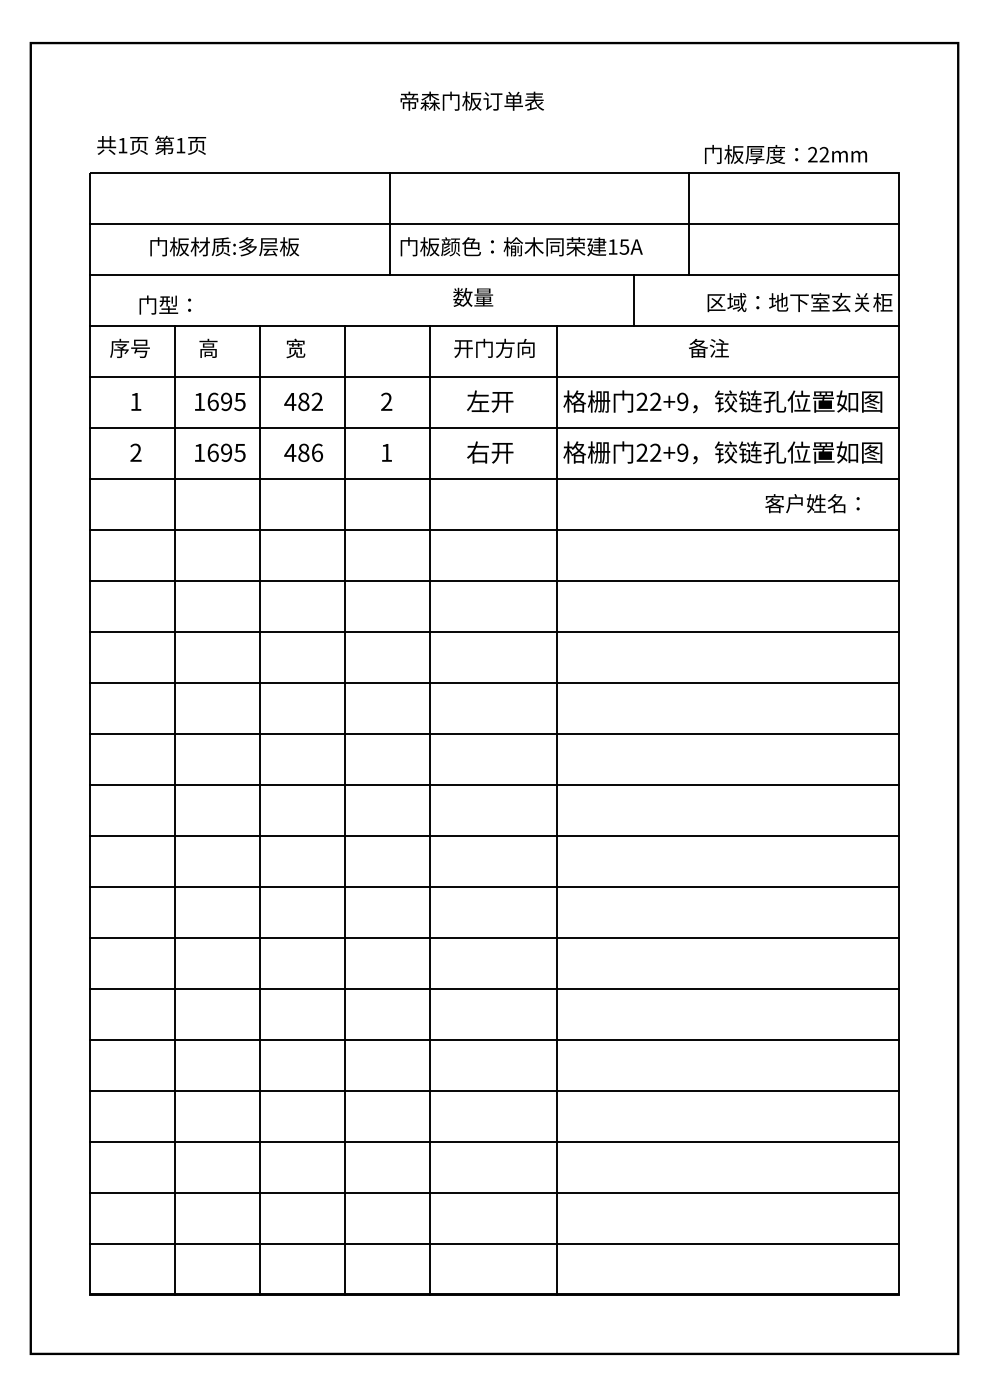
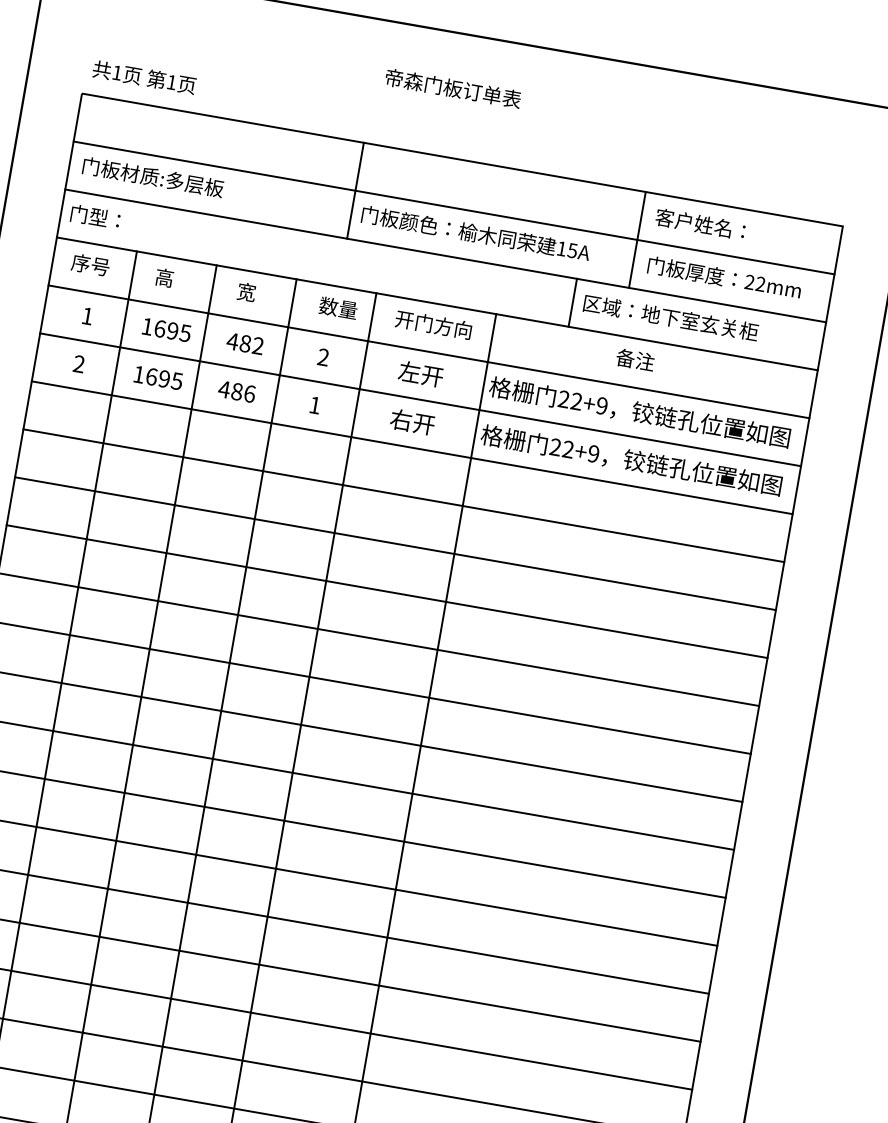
text: (786, 154) -> (725, 277), moved
text: (224, 246) -> (153, 176), moved
text: (473, 296) -> (338, 307), moved
text: (799, 302) -> (670, 317), moved
text: (165, 304) -> (95, 216), moved
text: (812, 503) -> (700, 224), moved

